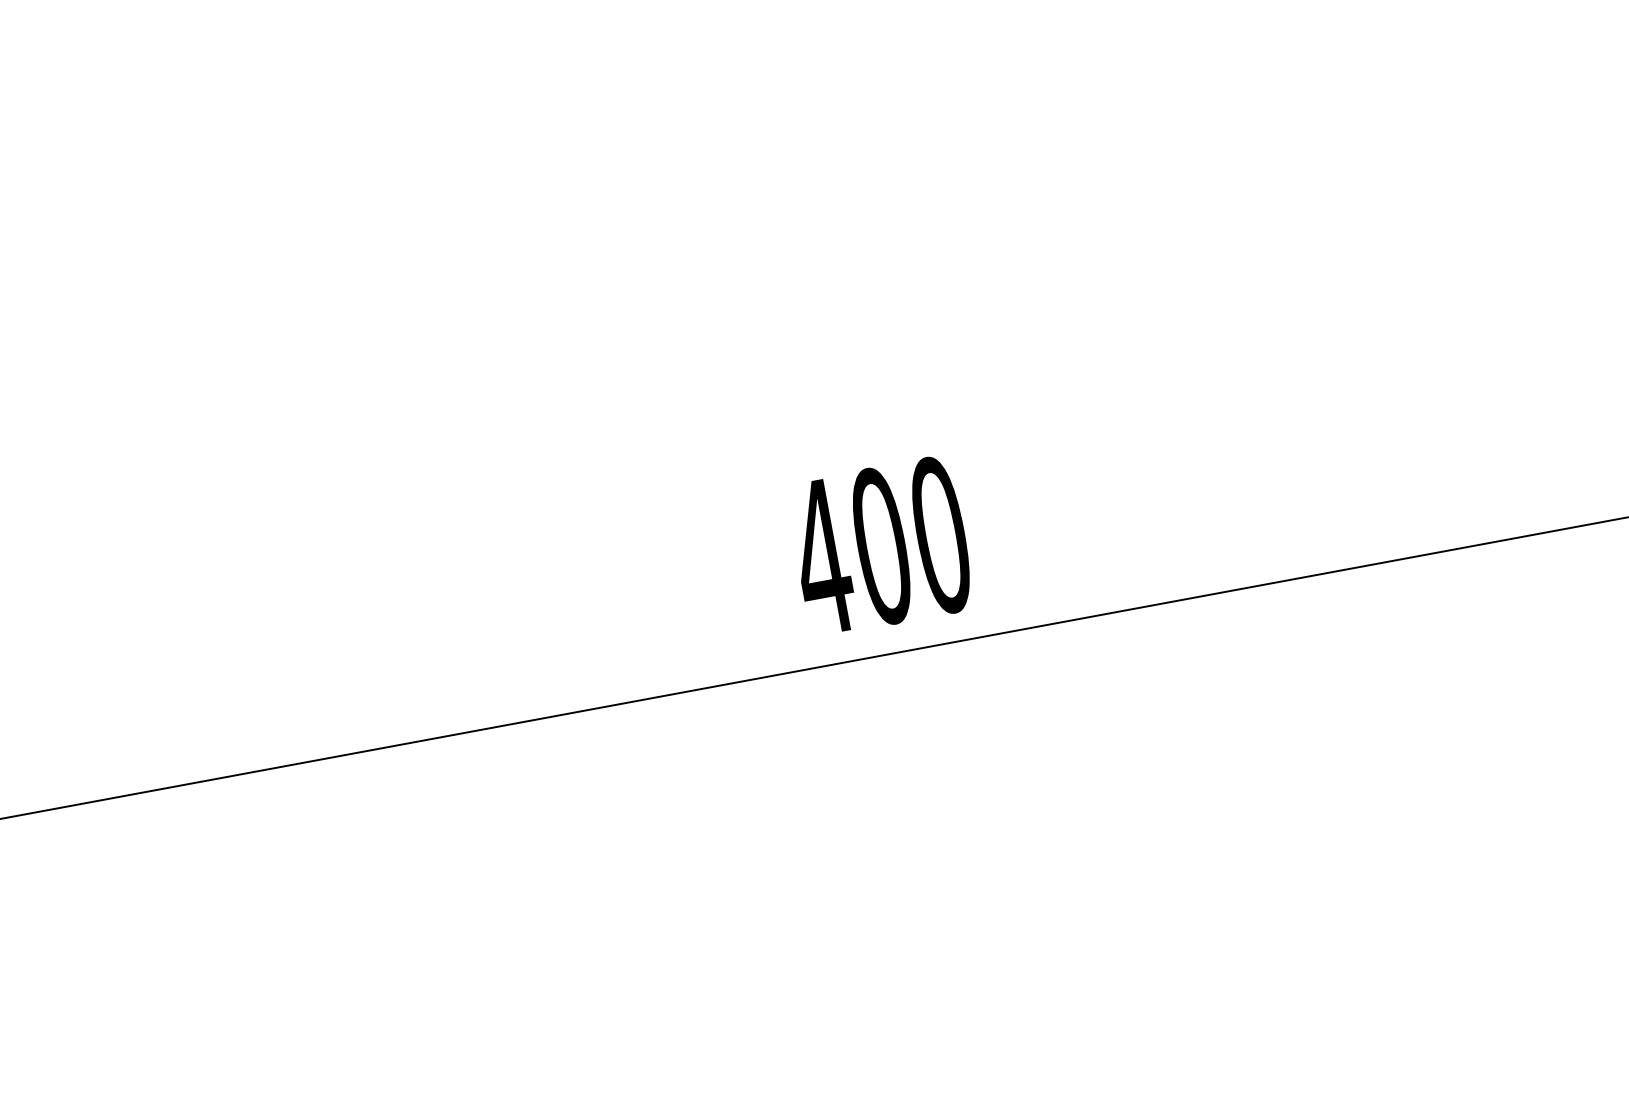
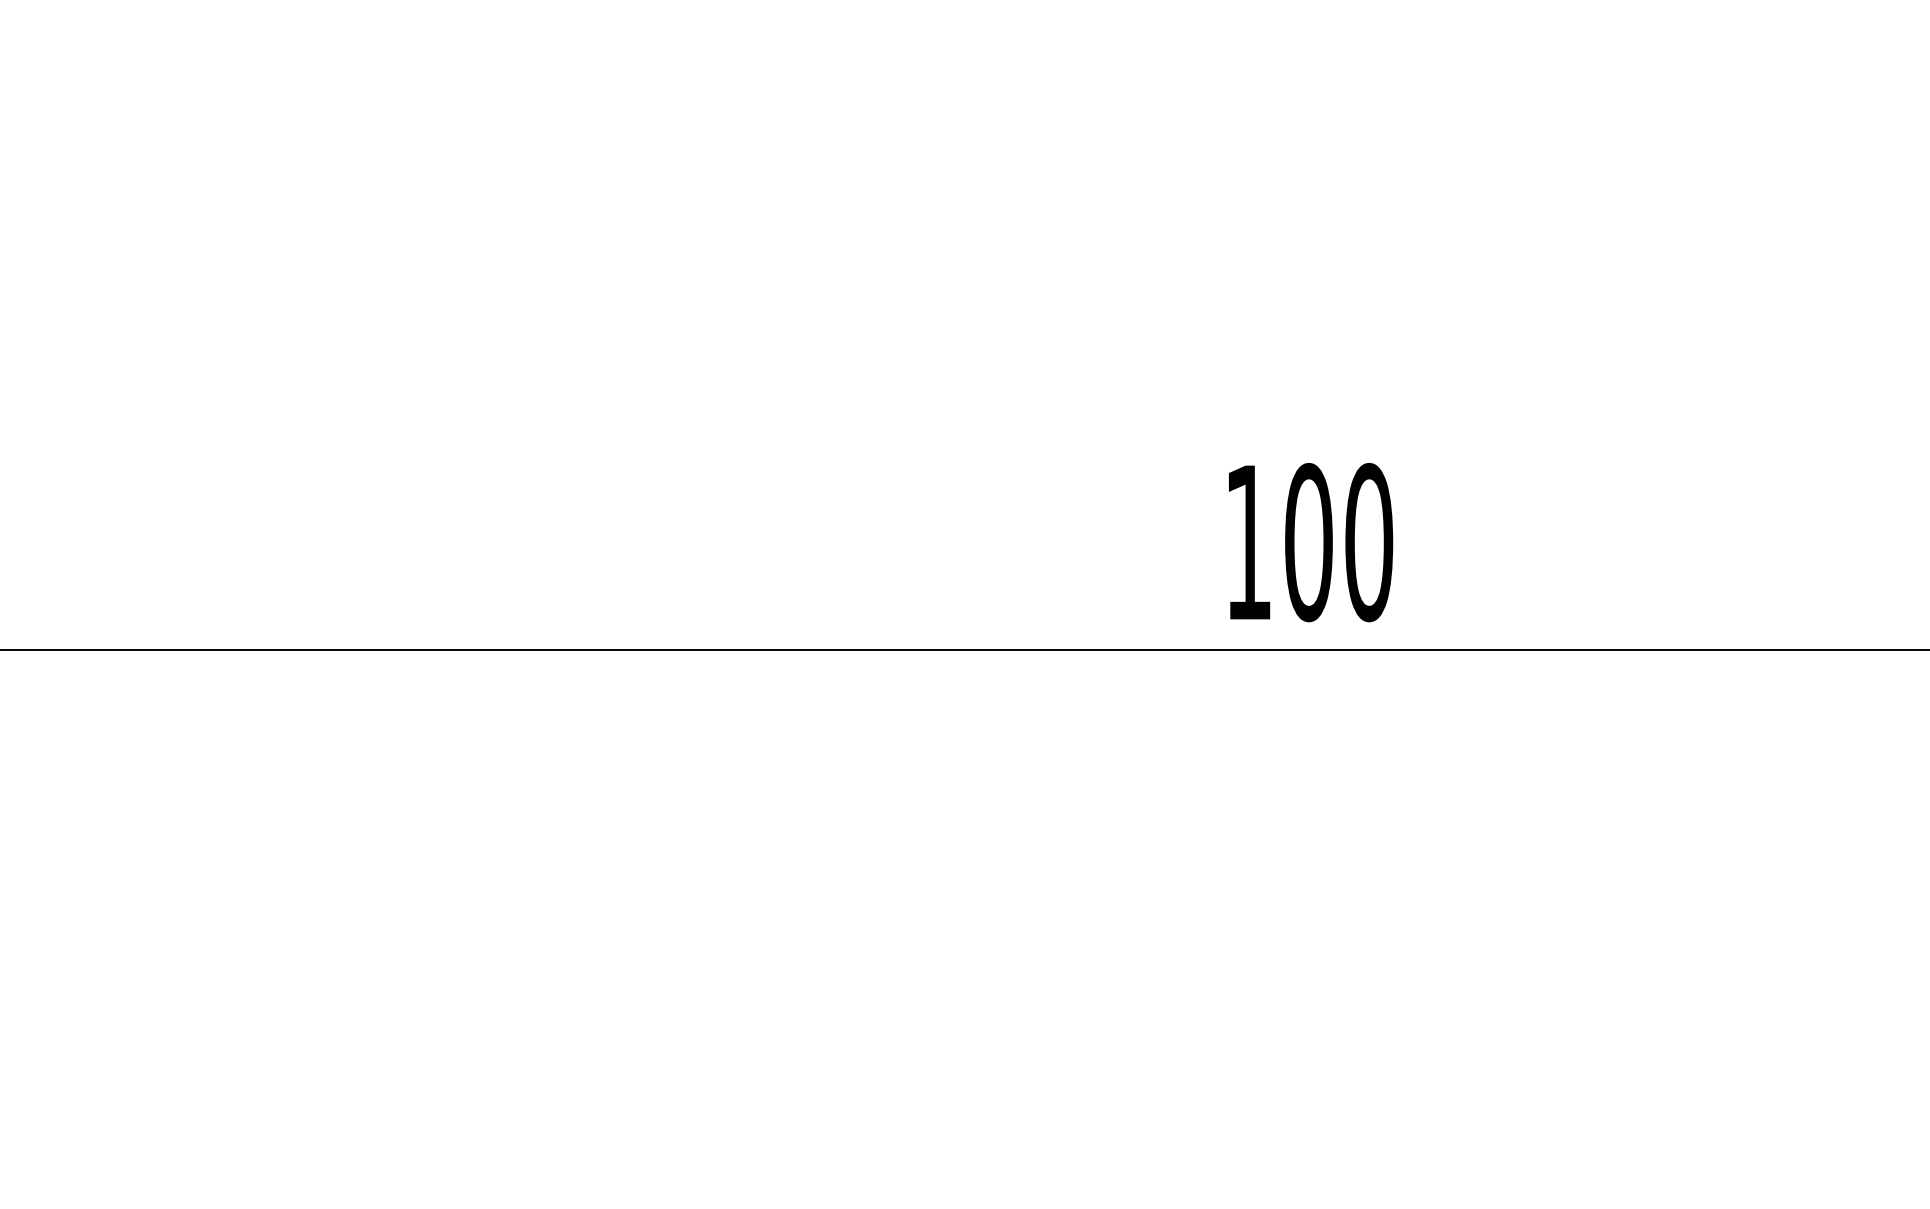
text: (822, 557) -> (1248, 542), 400 -> 100

